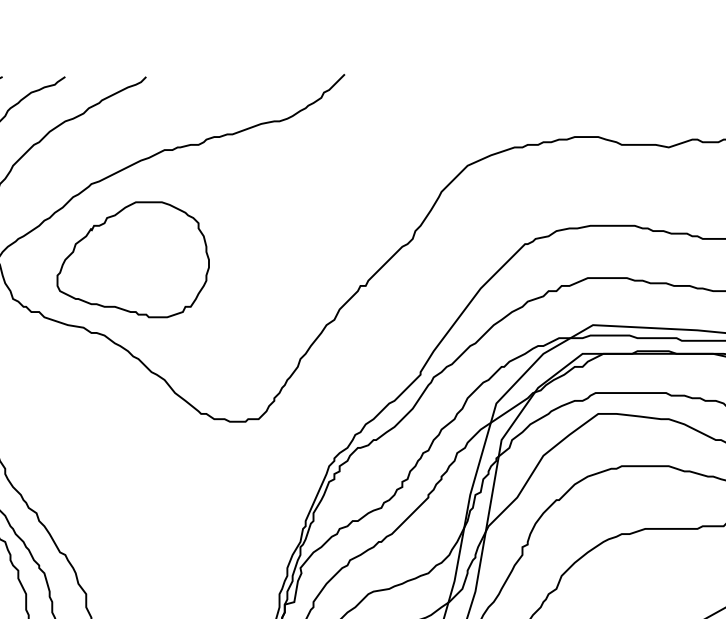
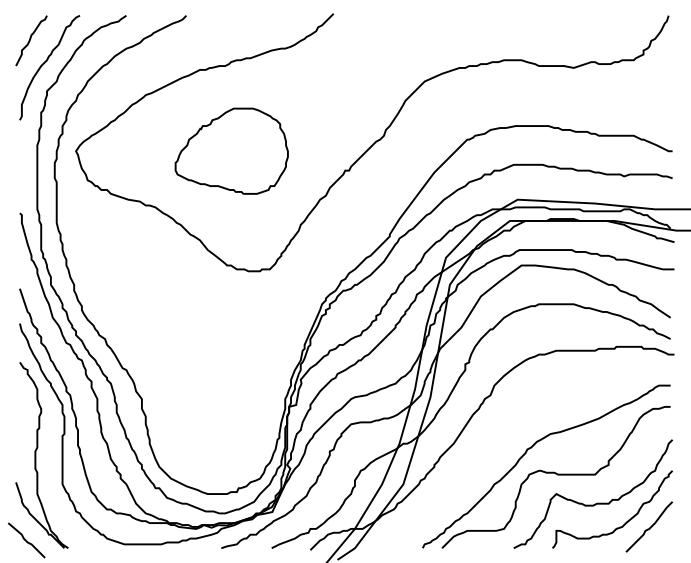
curve: (104, 225) -> (210, 125), moved

